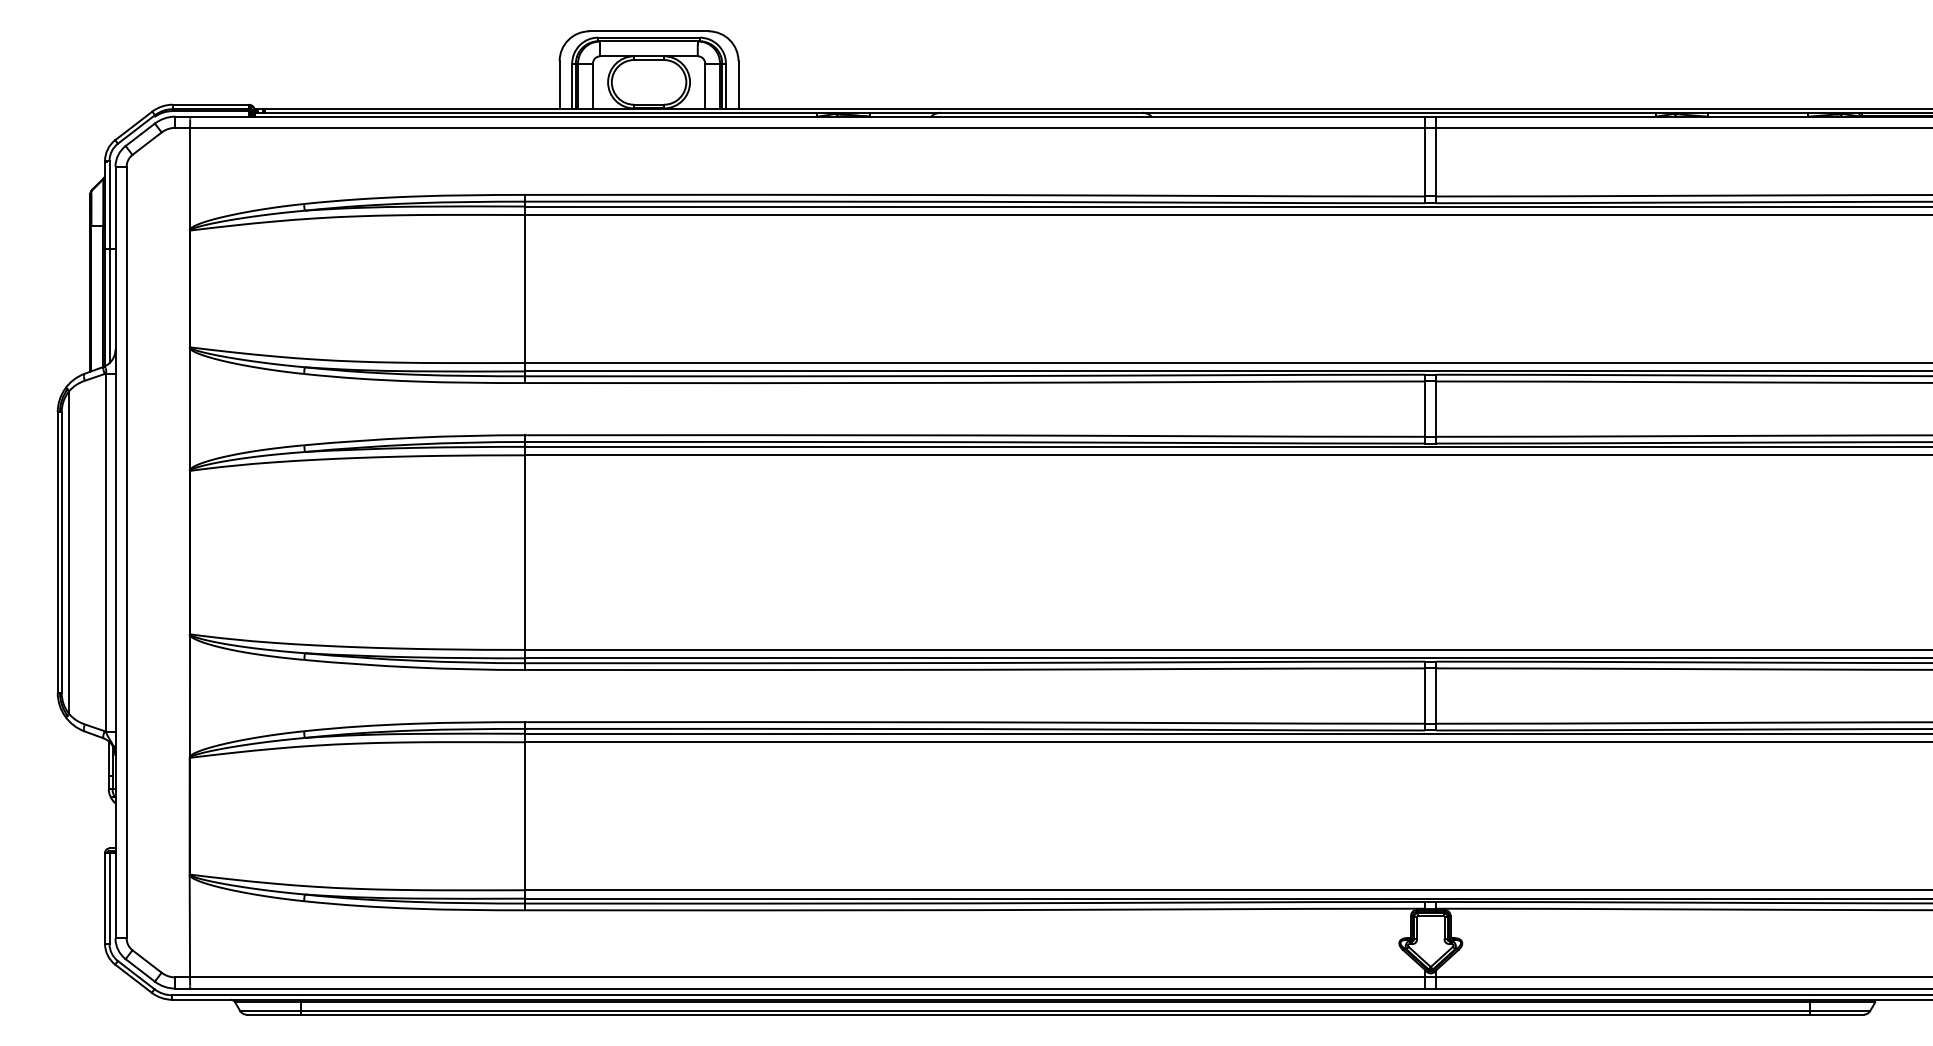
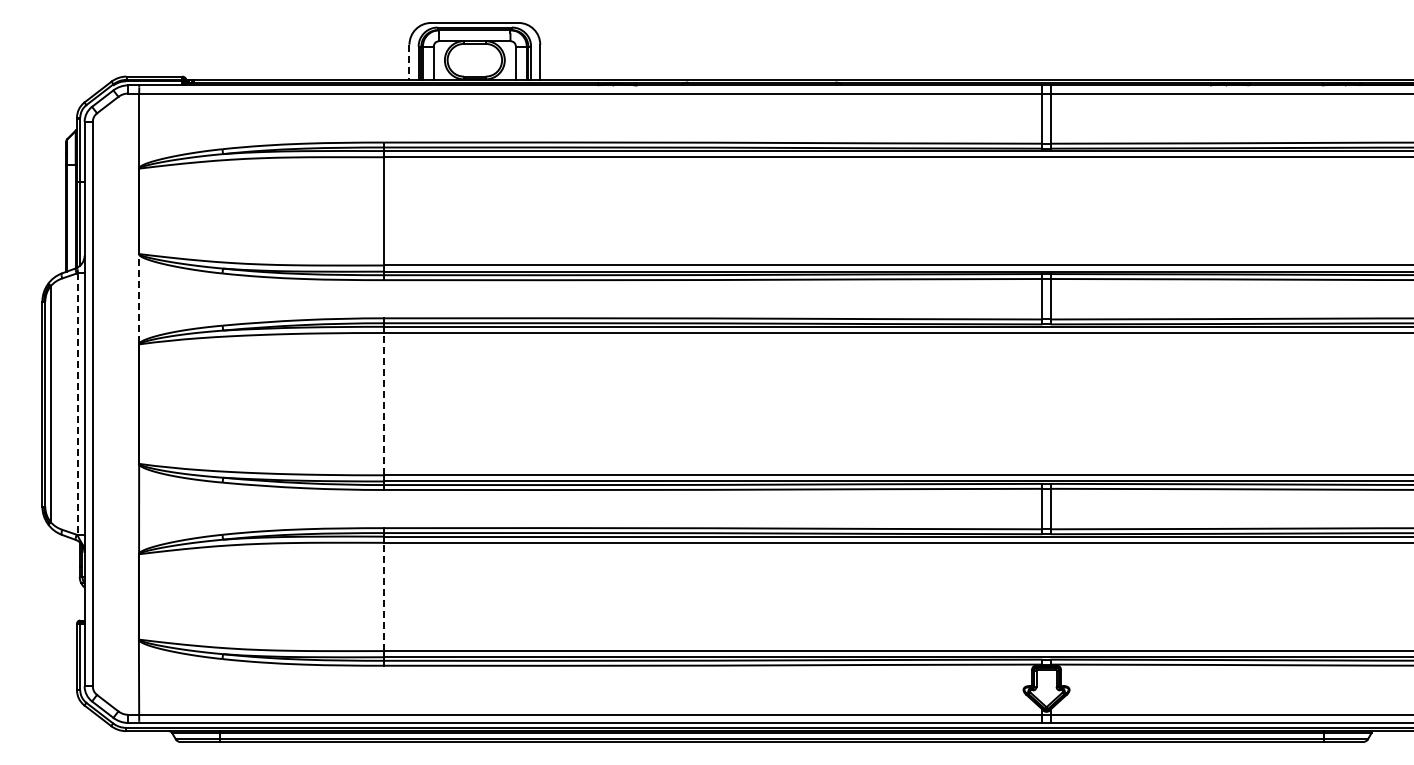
line: (559, 85) -> (409, 62), solid -> dashed
line: (190, 408) -> (139, 298), solid -> dashed
line: (525, 551) -> (384, 403), solid -> dashed
line: (105, 553) -> (77, 404), solid -> dashed
line: (525, 815) -> (384, 596), solid -> dashed

